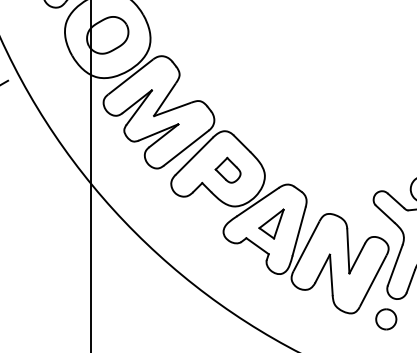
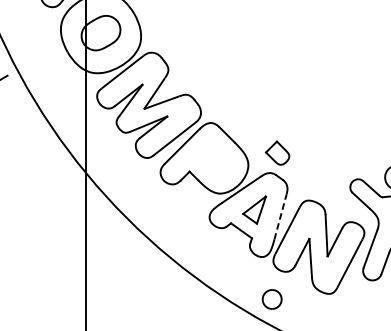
part: (227, 169) -> (277, 152), moved
line: (299, 231) -> (280, 217), solid -> dashed
part: (386, 319) -> (272, 299), moved

